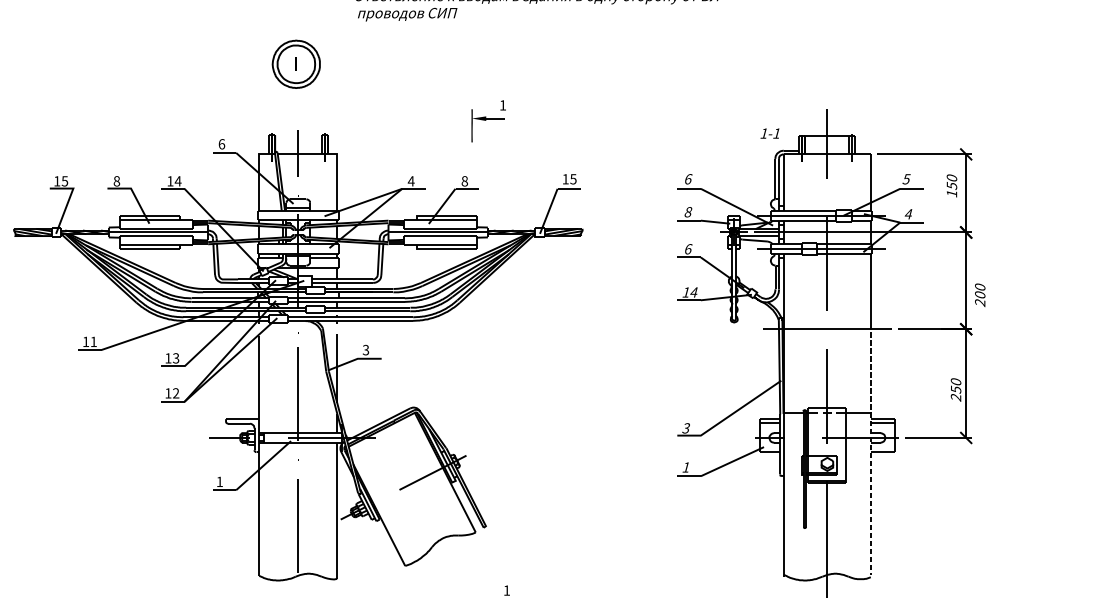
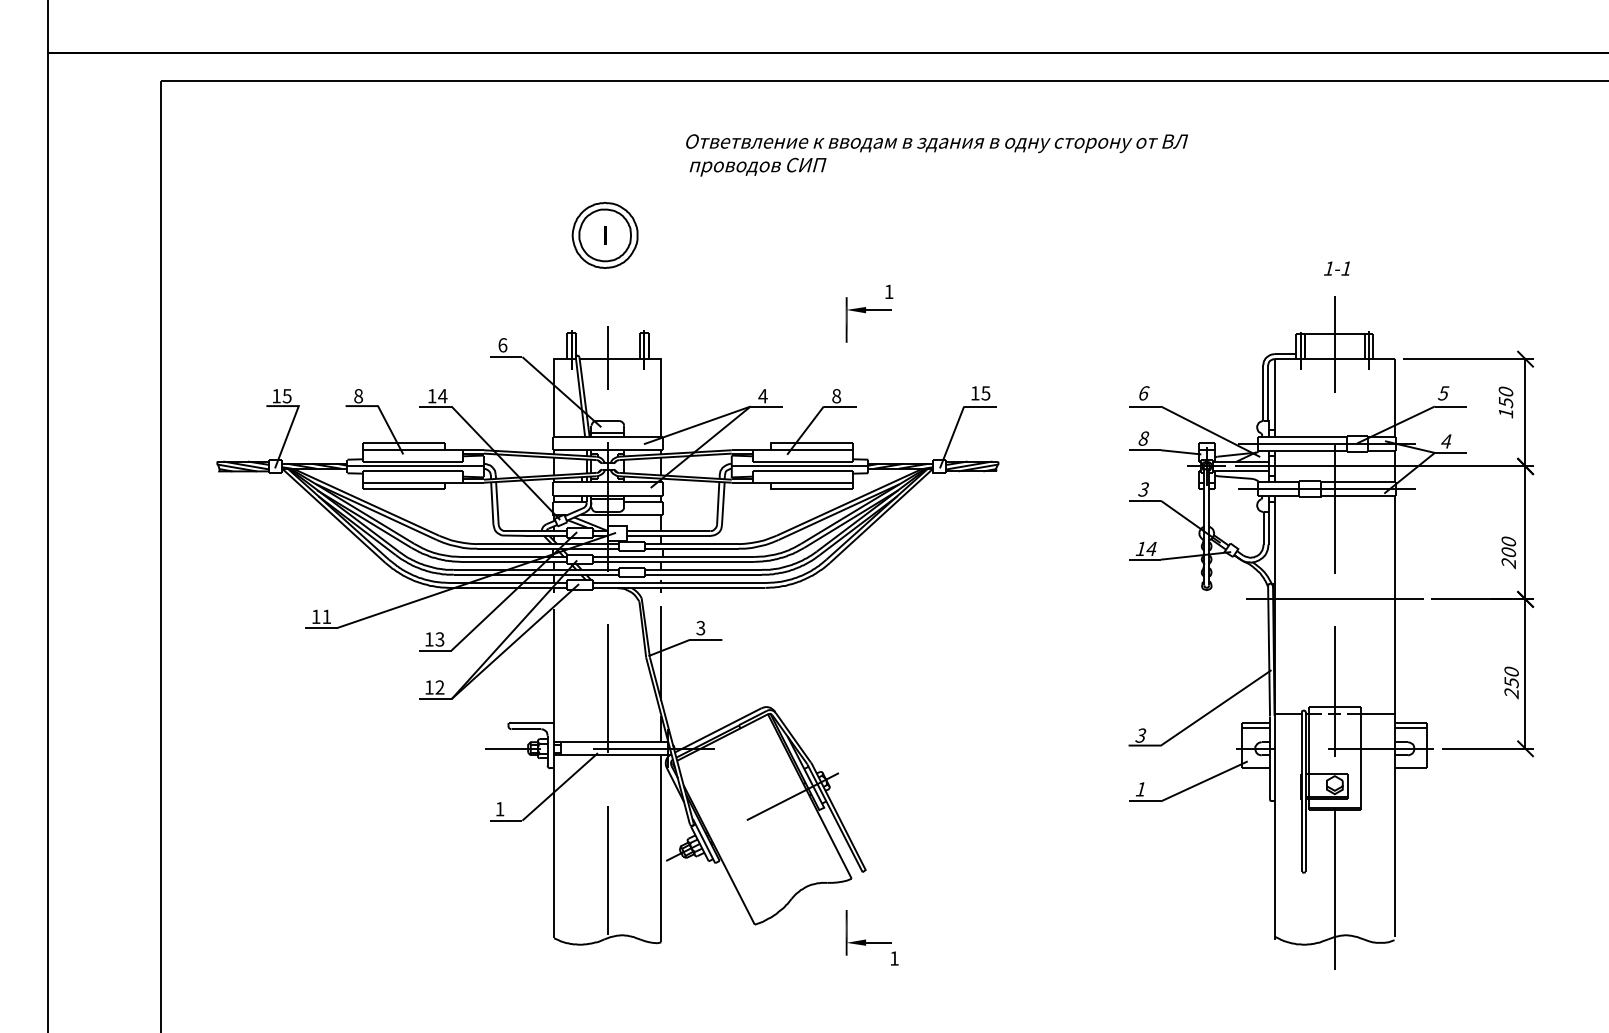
text: (769, 133) -> (1336, 268), moved
text: (688, 249) -> (1143, 489), 6 -> 3
text: (979, 295) -> (1508, 552), moved
line: (870, 449) -> (1394, 764), dashed -> solid
part: (485, 576) -> (865, 939), added

